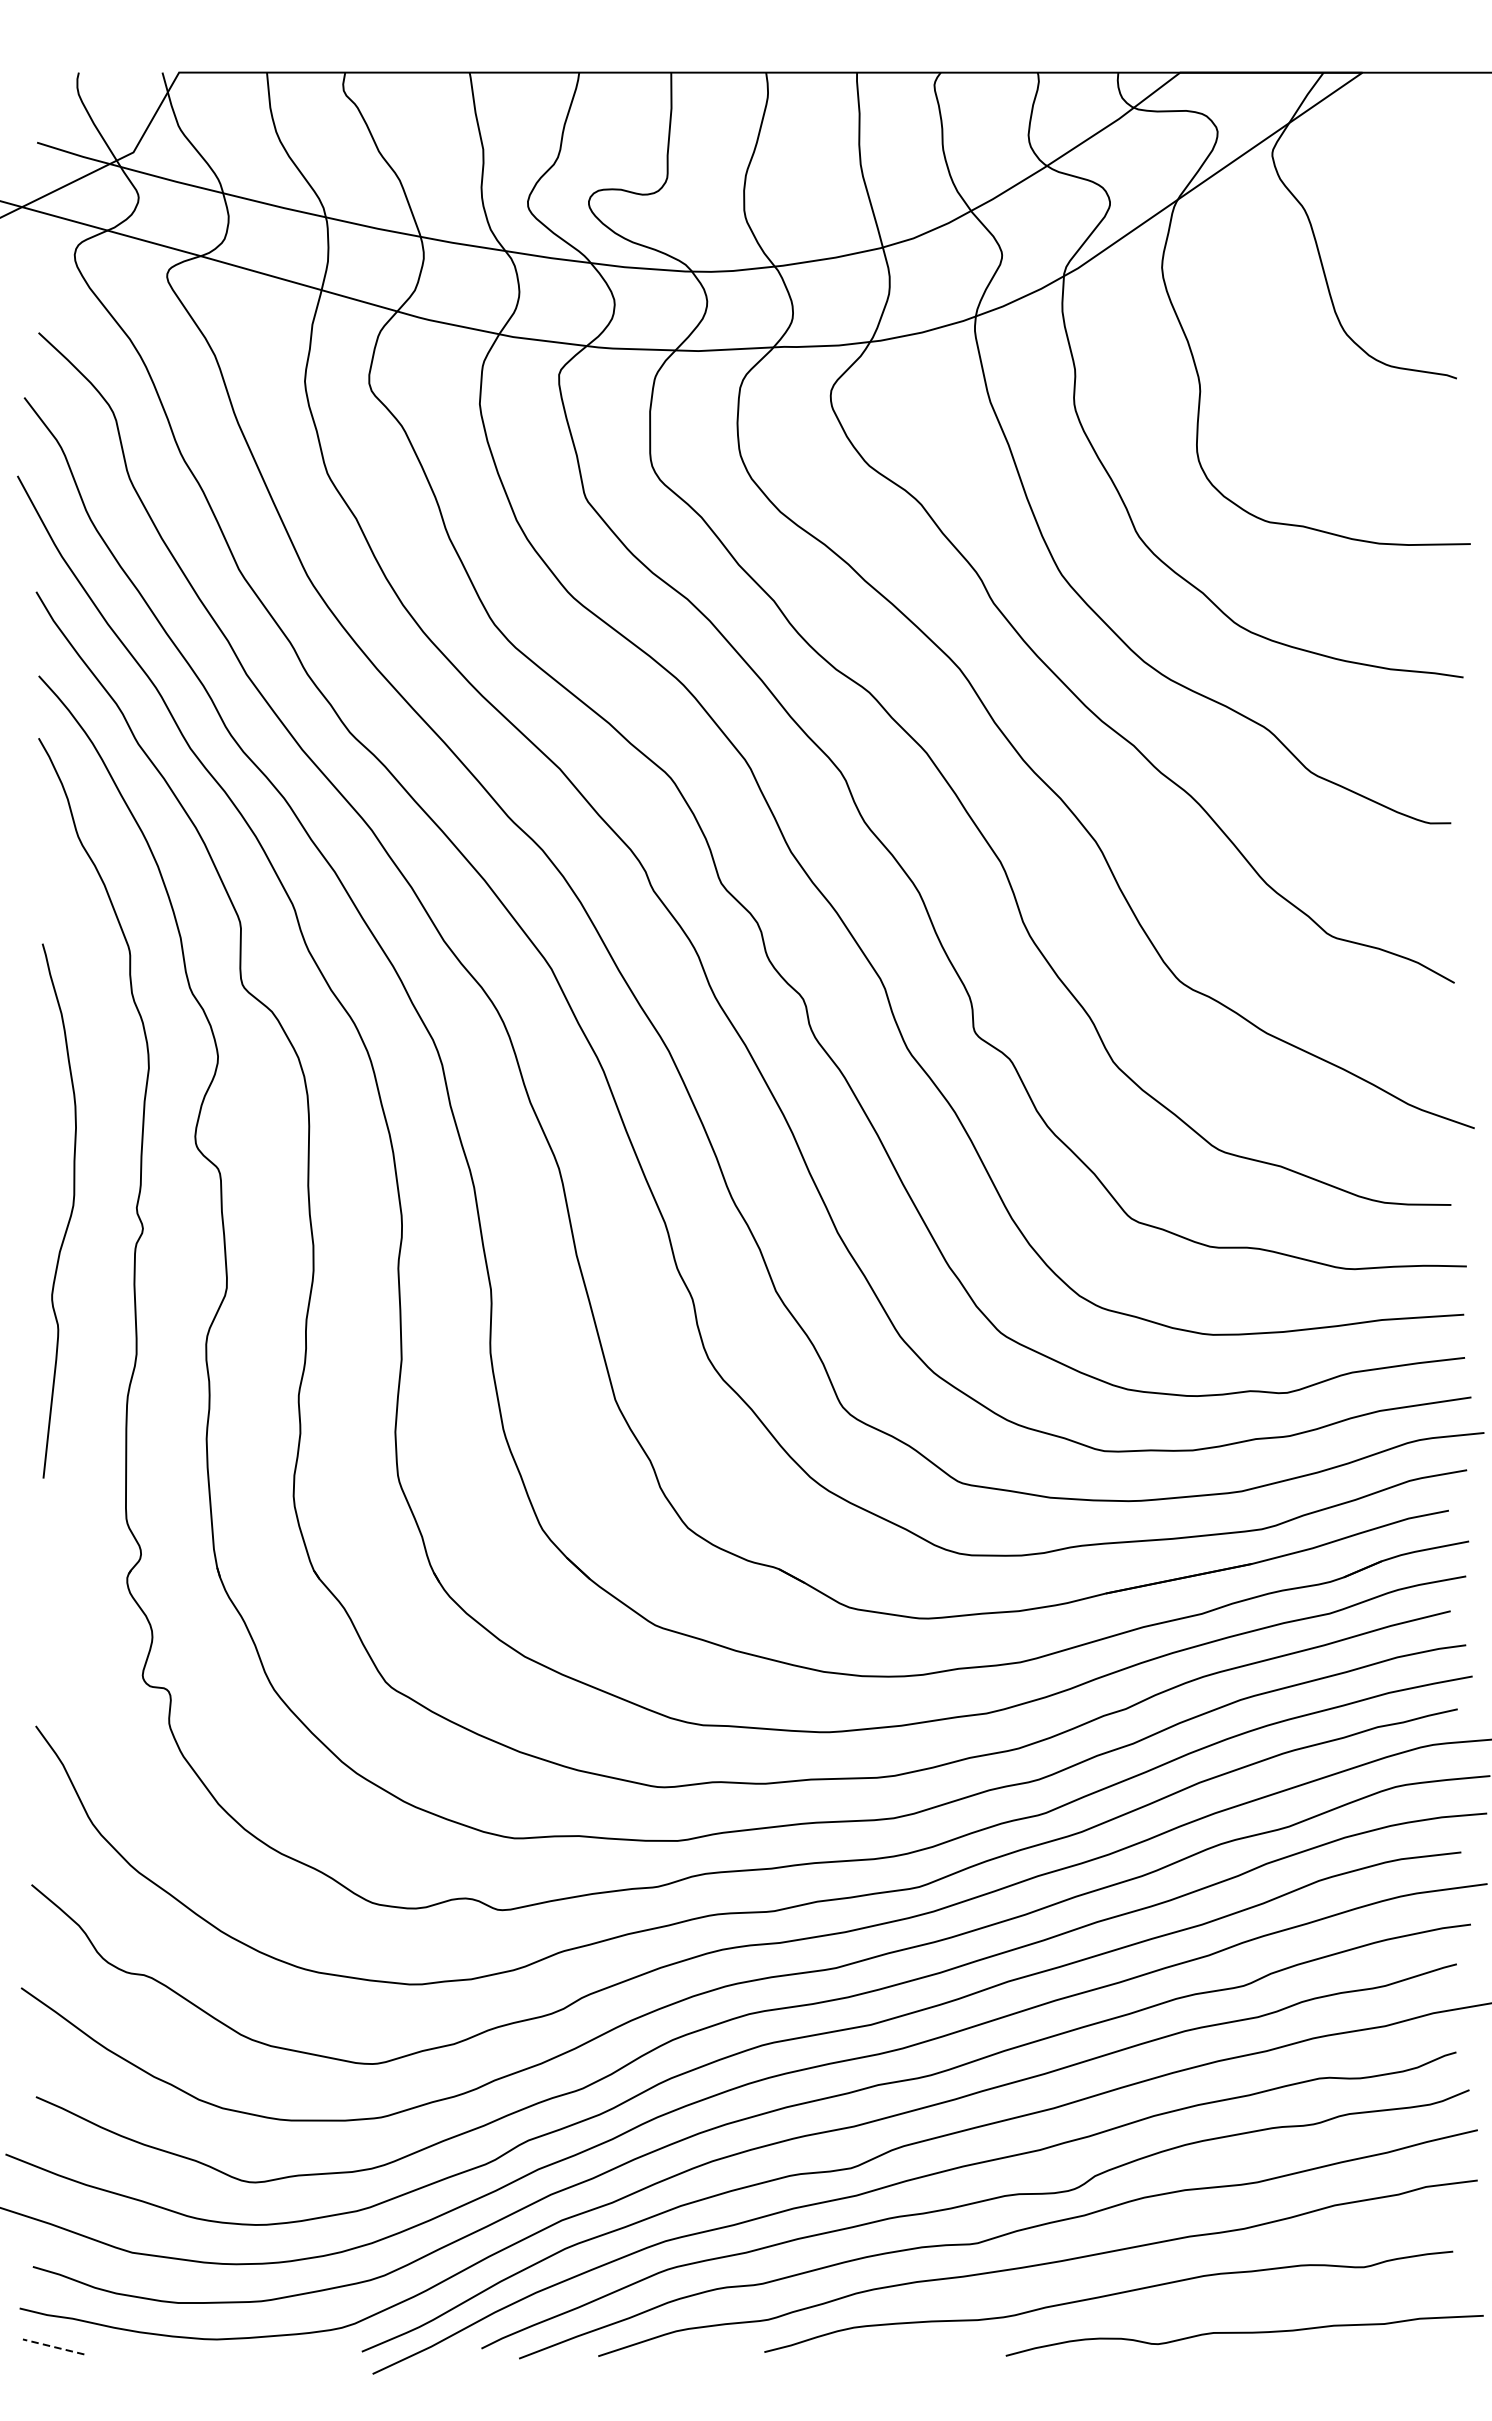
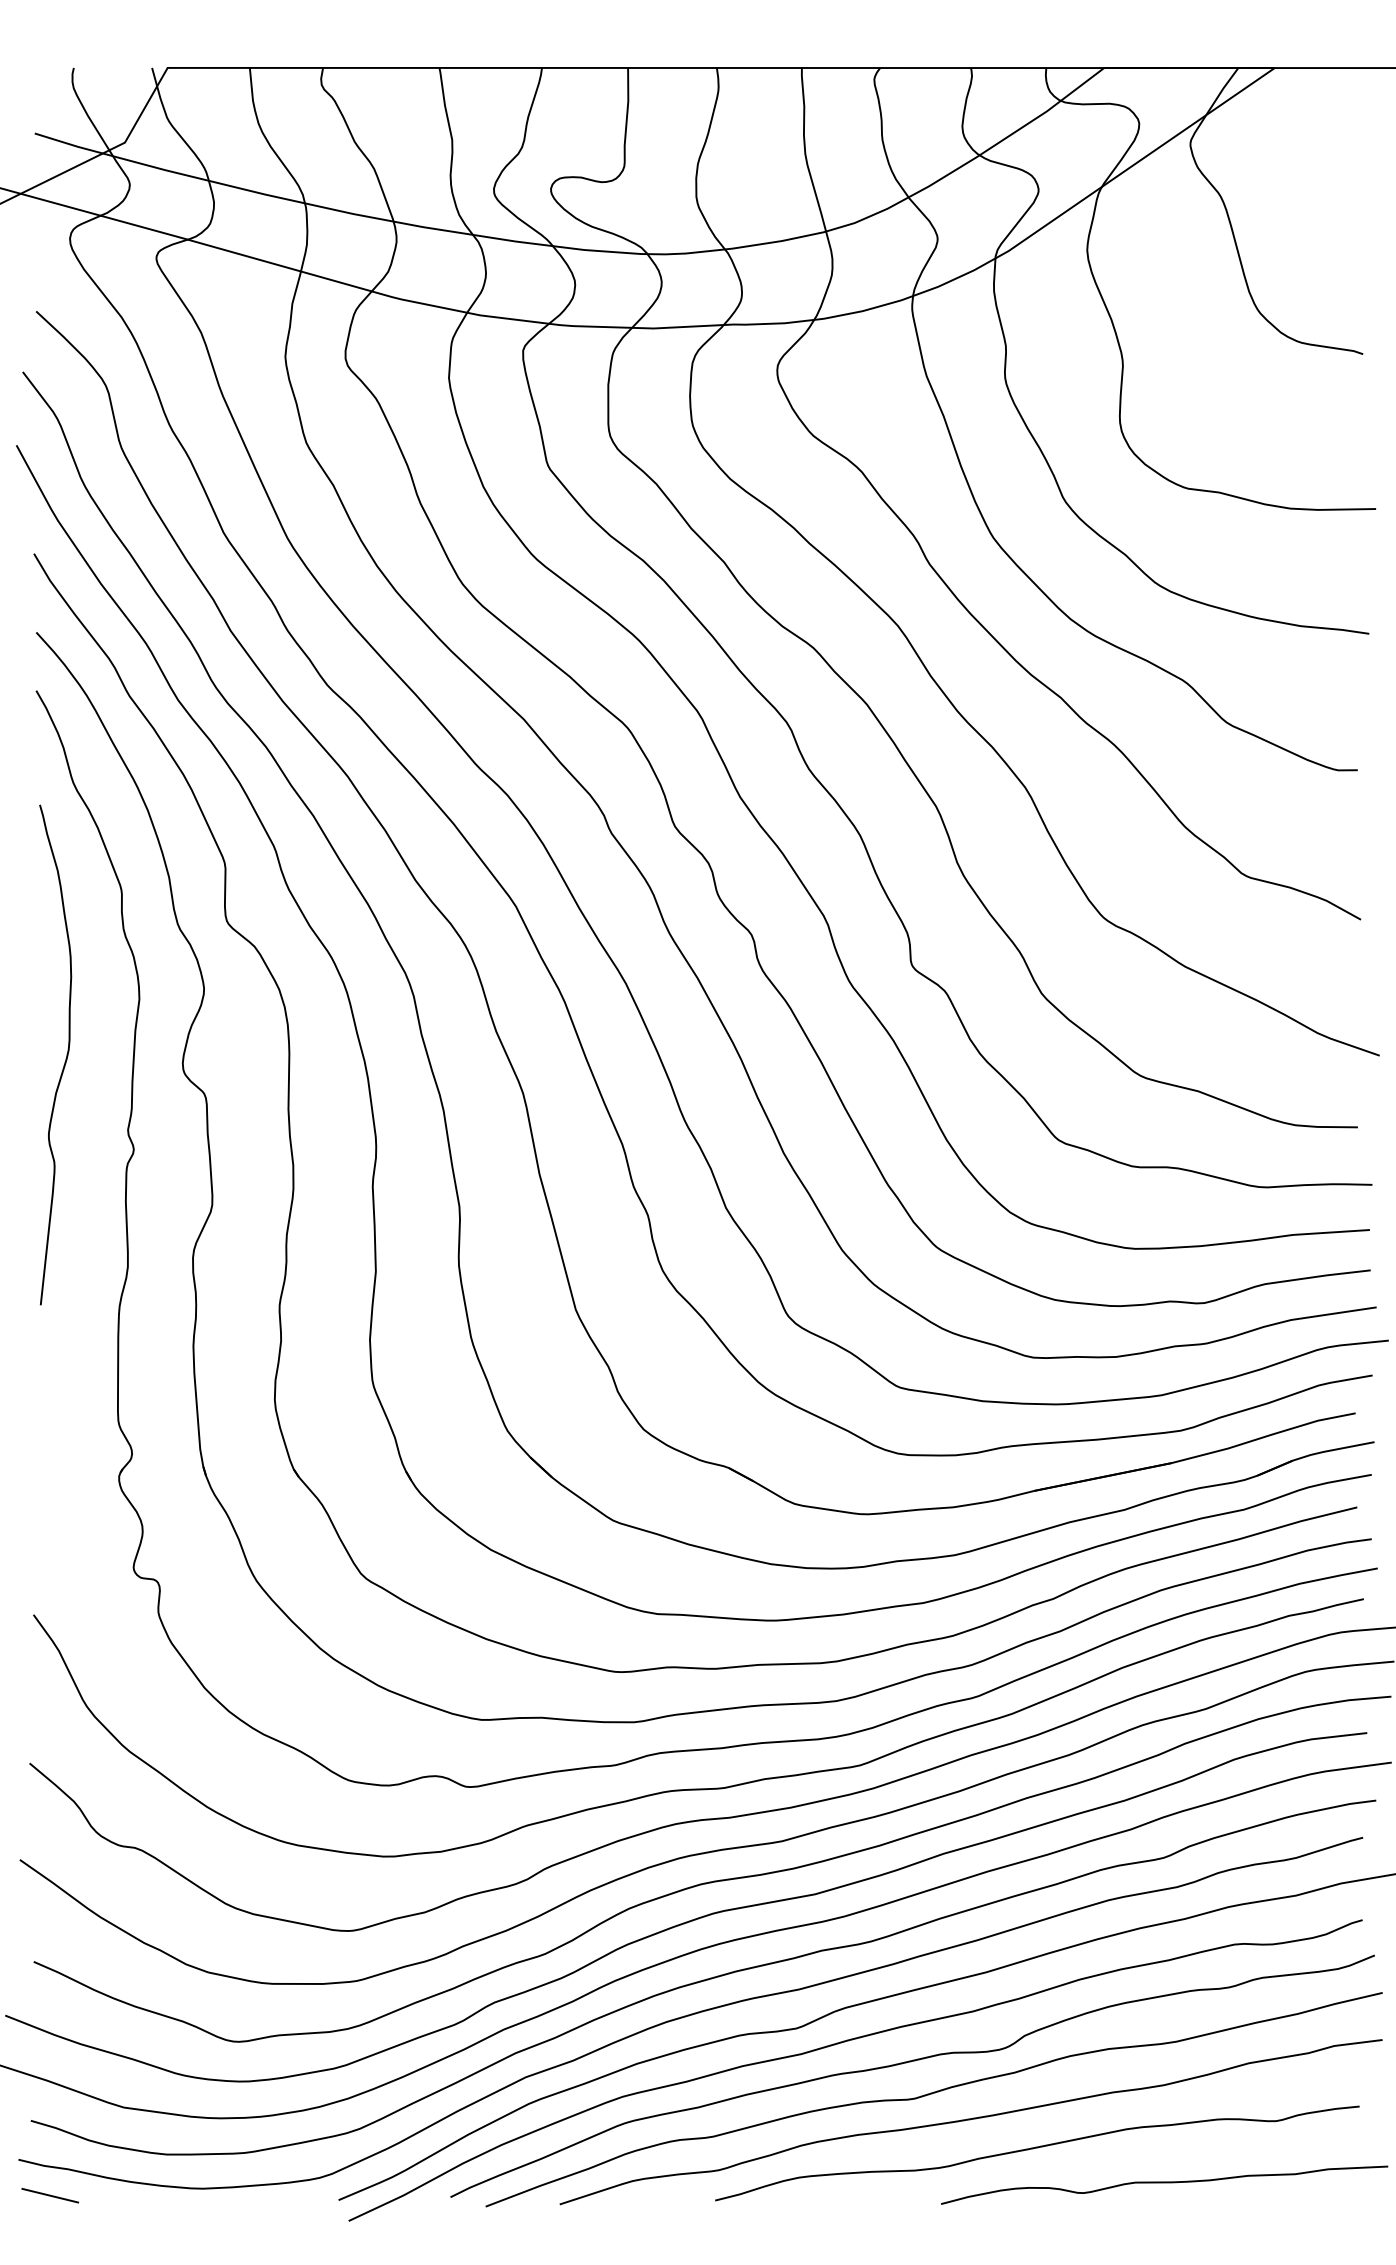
curve: (69, 1214) -> (65, 1058), moved
line: (53, 2346) -> (50, 2195), dashed -> solid

